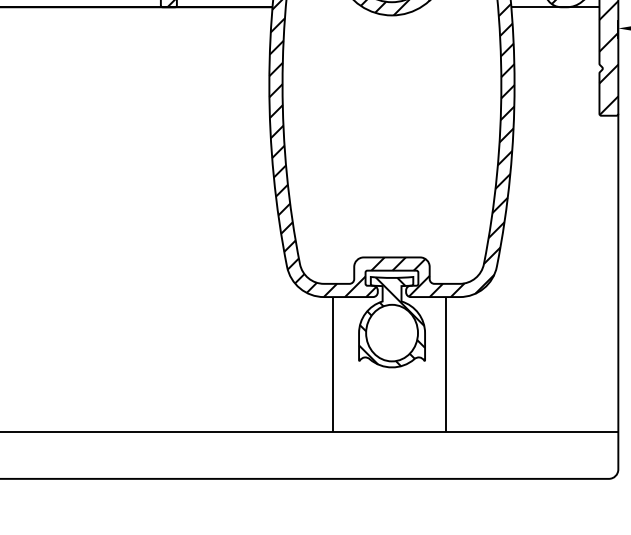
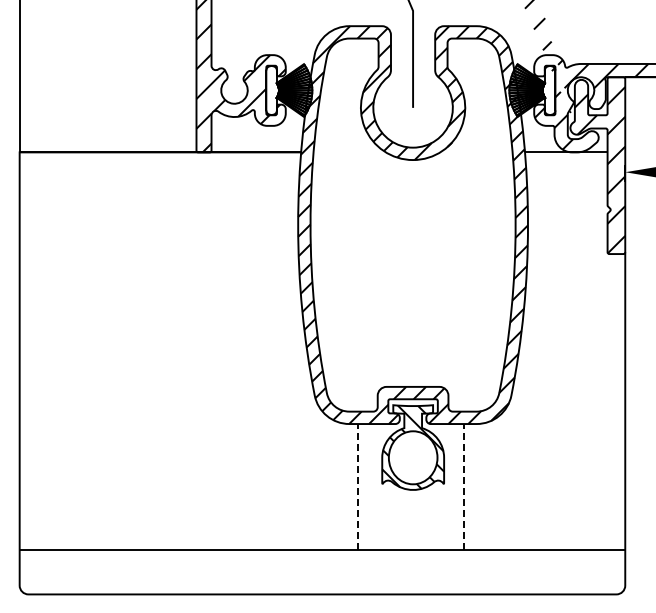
line: (332, 363) -> (357, 486), solid -> dashed
line: (445, 363) -> (463, 486), solid -> dashed

